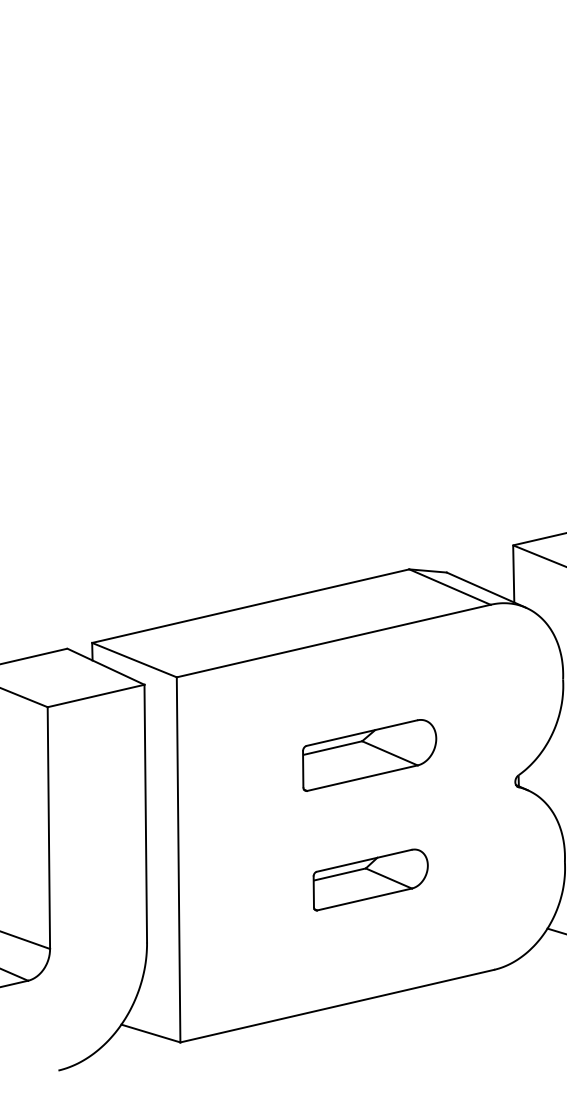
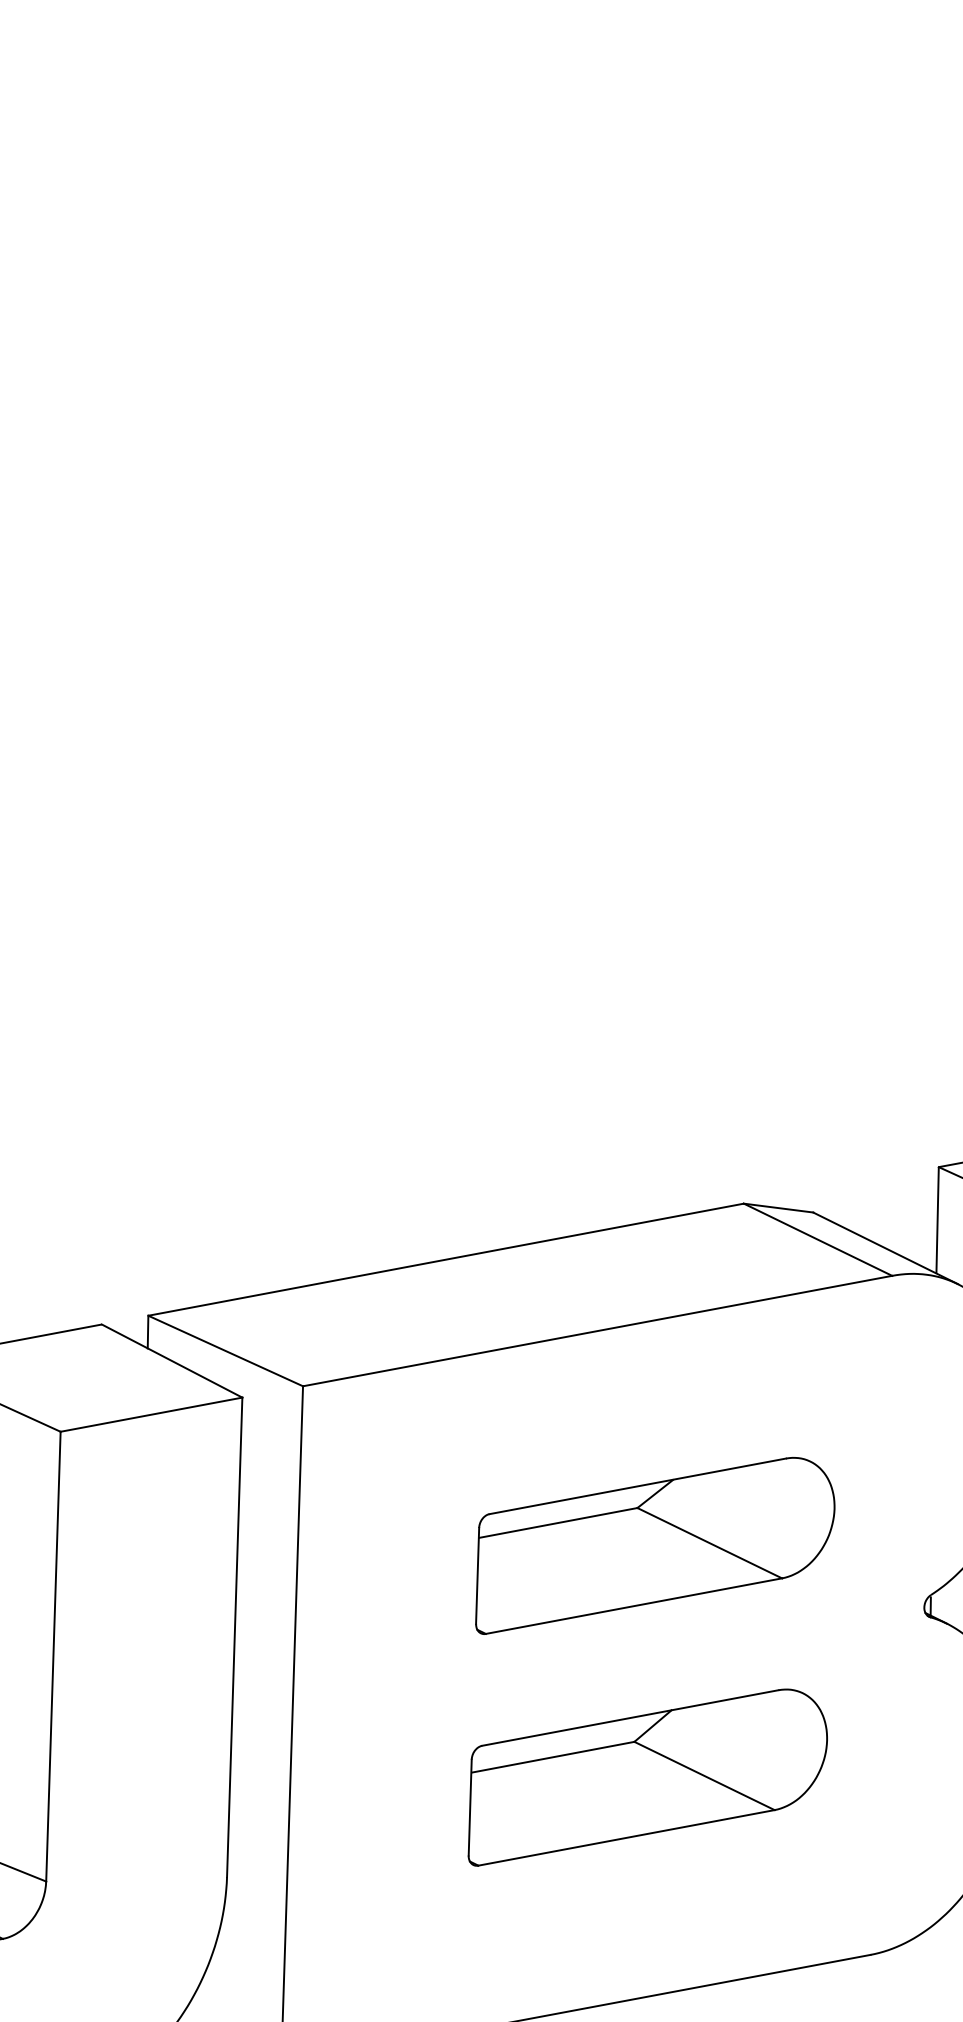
part: (369, 755) -> (655, 1546), size x1.43
part: (370, 879) -> (647, 1777), size x1.67

